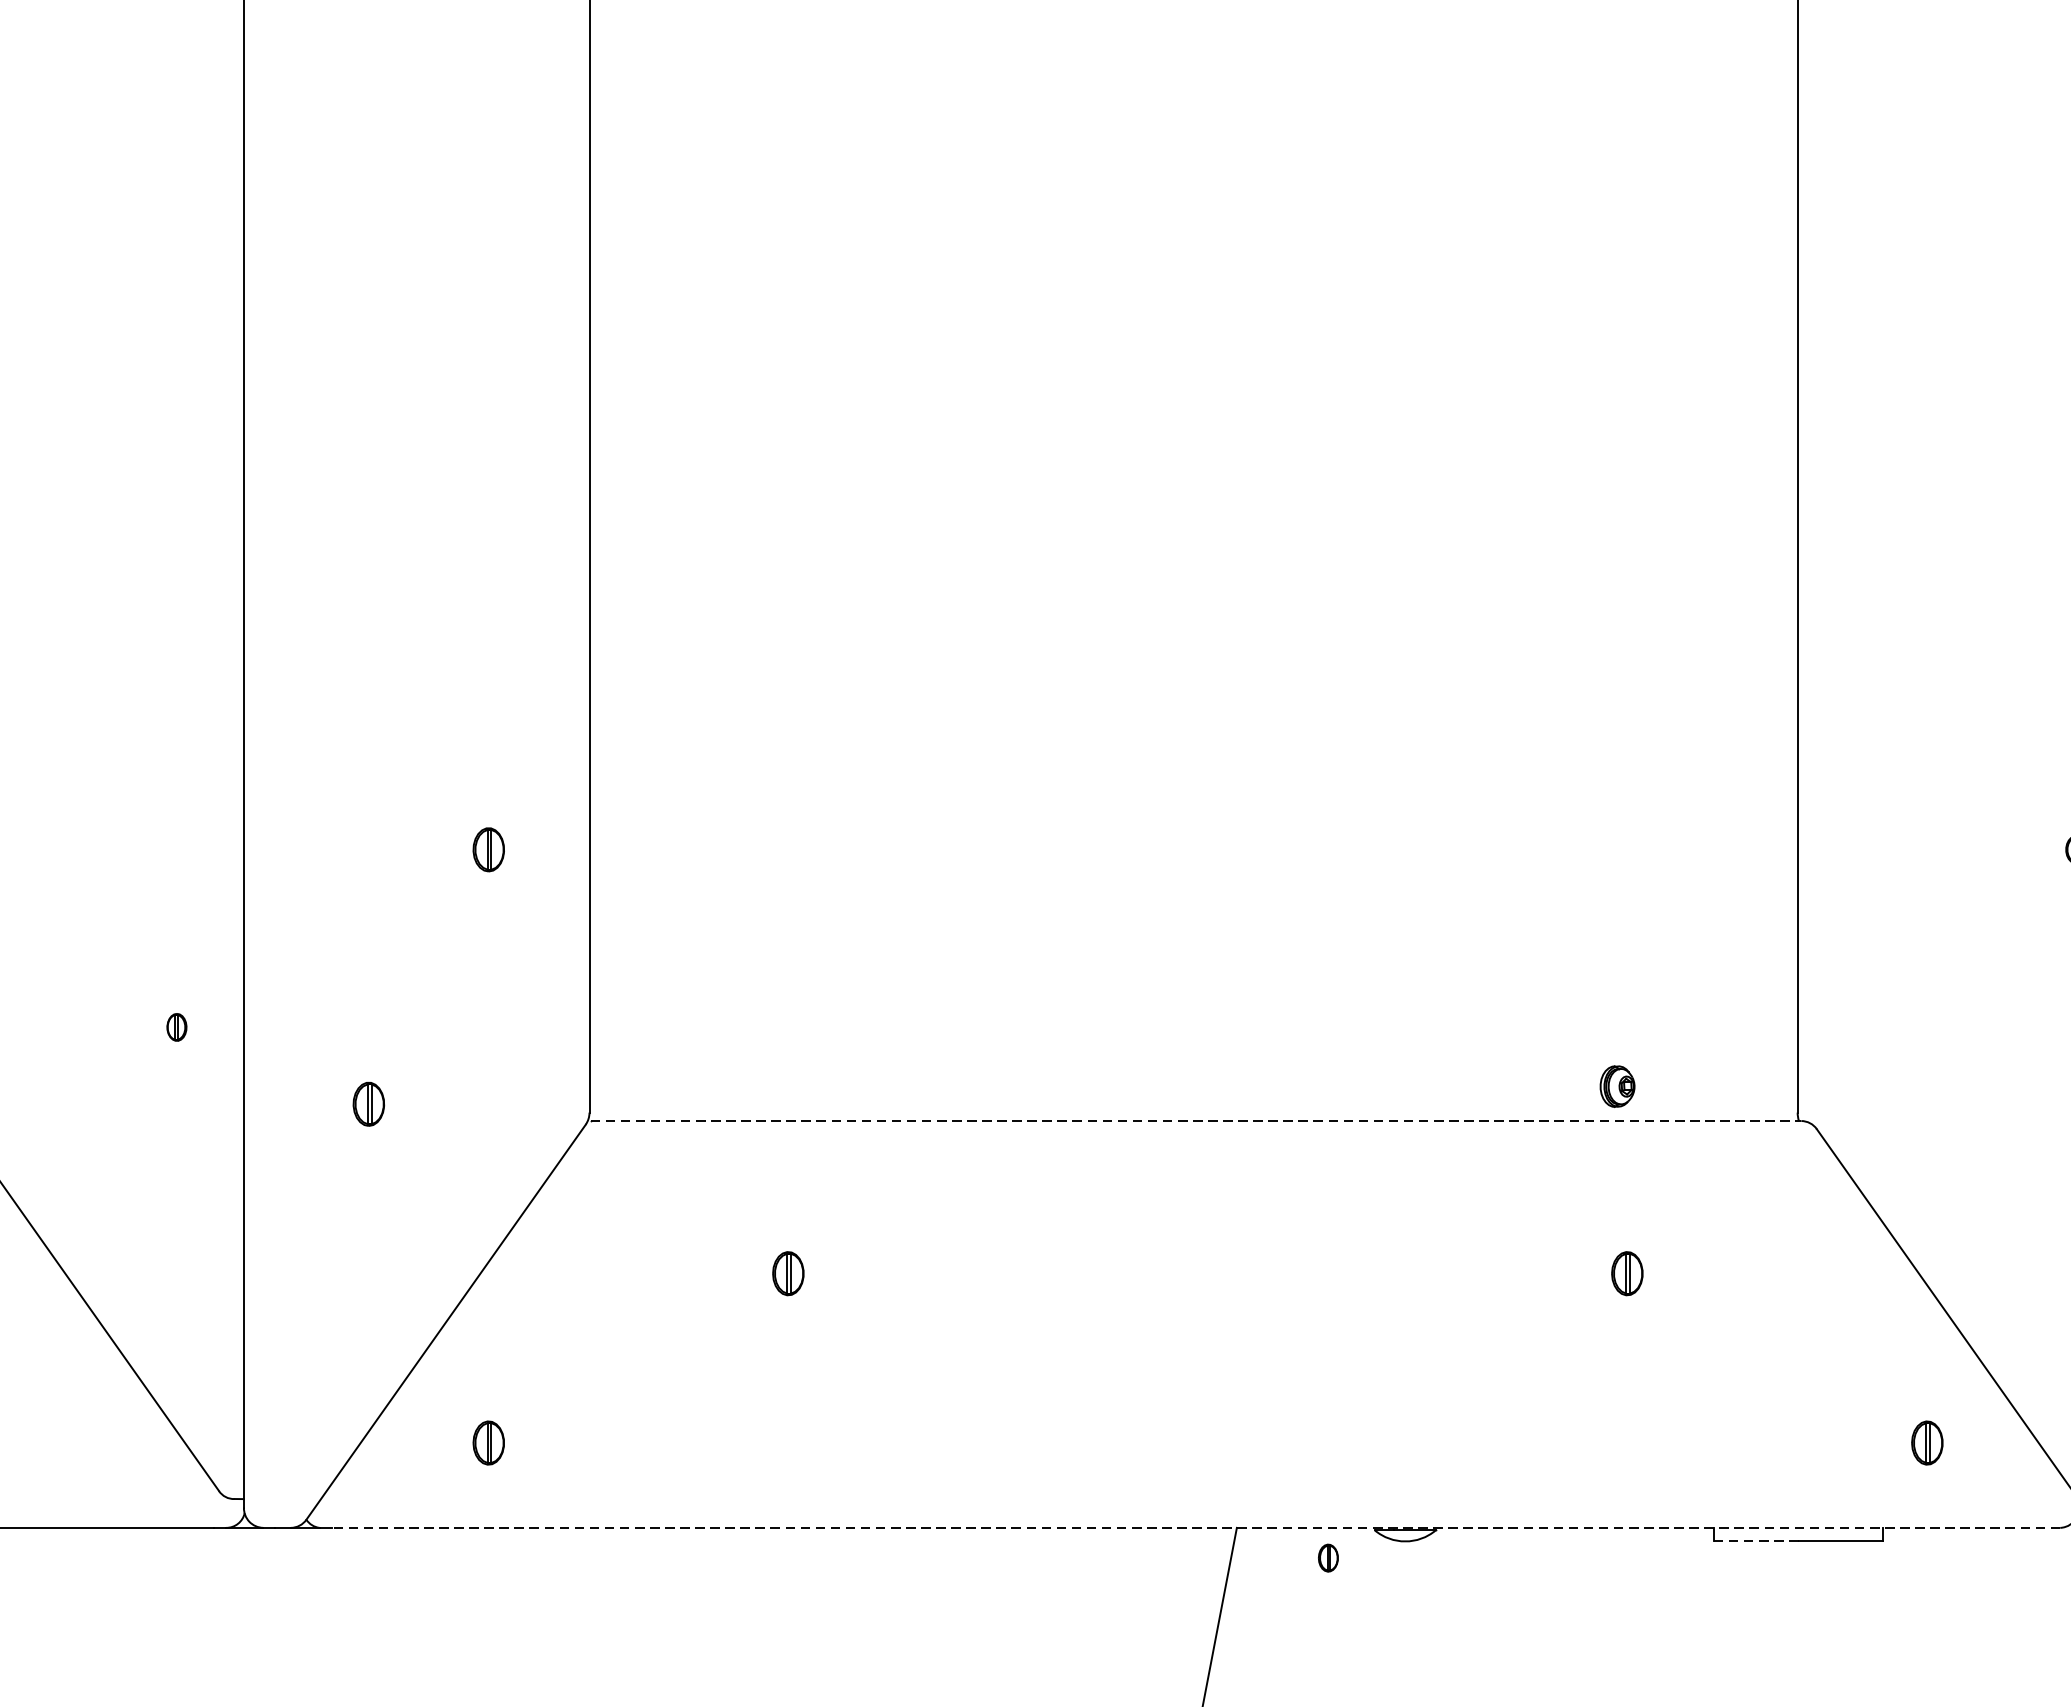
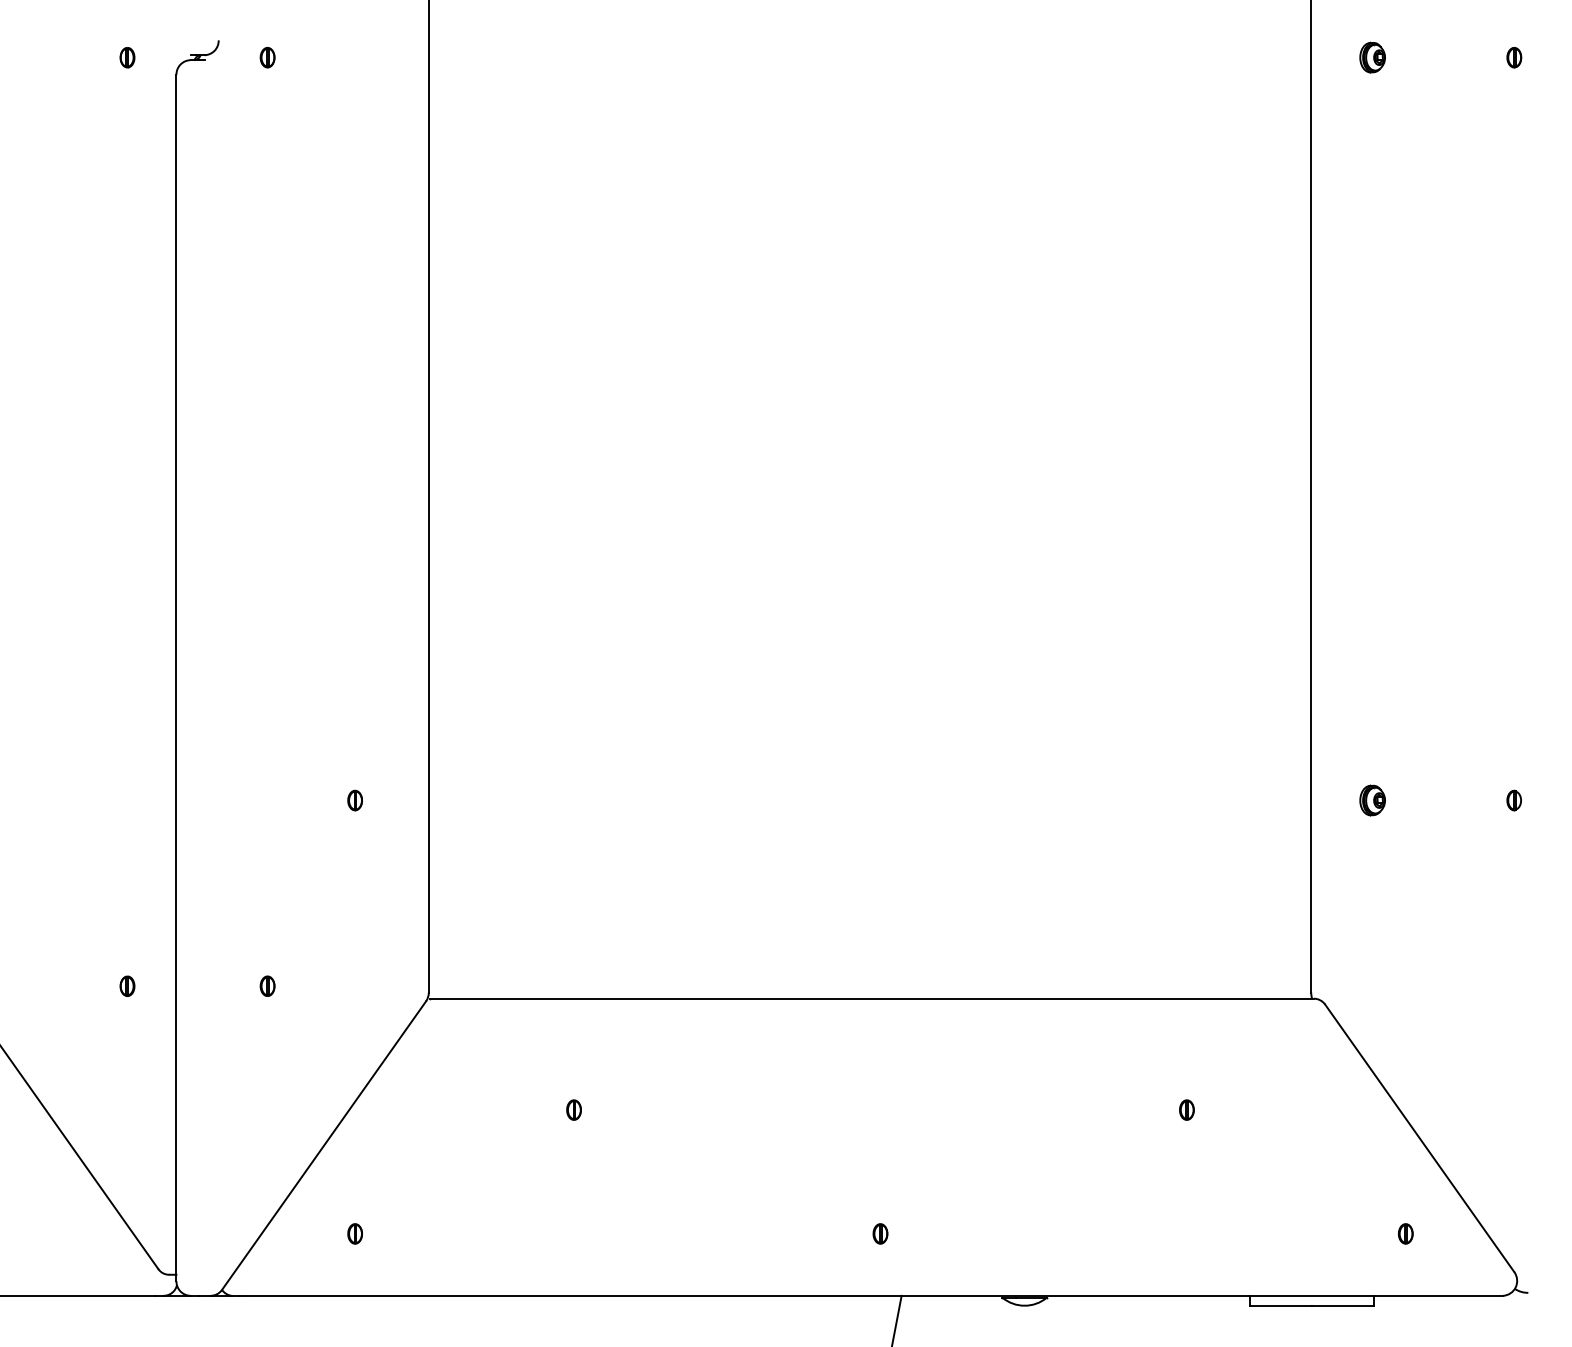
part: (487, 849) -> (354, 800), size x0.62
part: (176, 1026) -> (127, 985), moved
part: (1617, 1086) -> (1372, 800), moved
part: (368, 1102) -> (267, 985), size x0.62
line: (1196, 1120) -> (872, 998), dashed -> solid
part: (787, 1272) -> (573, 1109), size x0.62
part: (1626, 1272) -> (1186, 1109), size x0.62
part: (487, 1442) -> (354, 1233), size x0.62
part: (1926, 1442) -> (1405, 1233), size x0.62
line: (1195, 1527) -> (871, 1295), dashed -> solid
line: (1755, 1541) -> (1280, 1305), dashed -> solid
part: (1328, 1557) -> (880, 1233), moved

